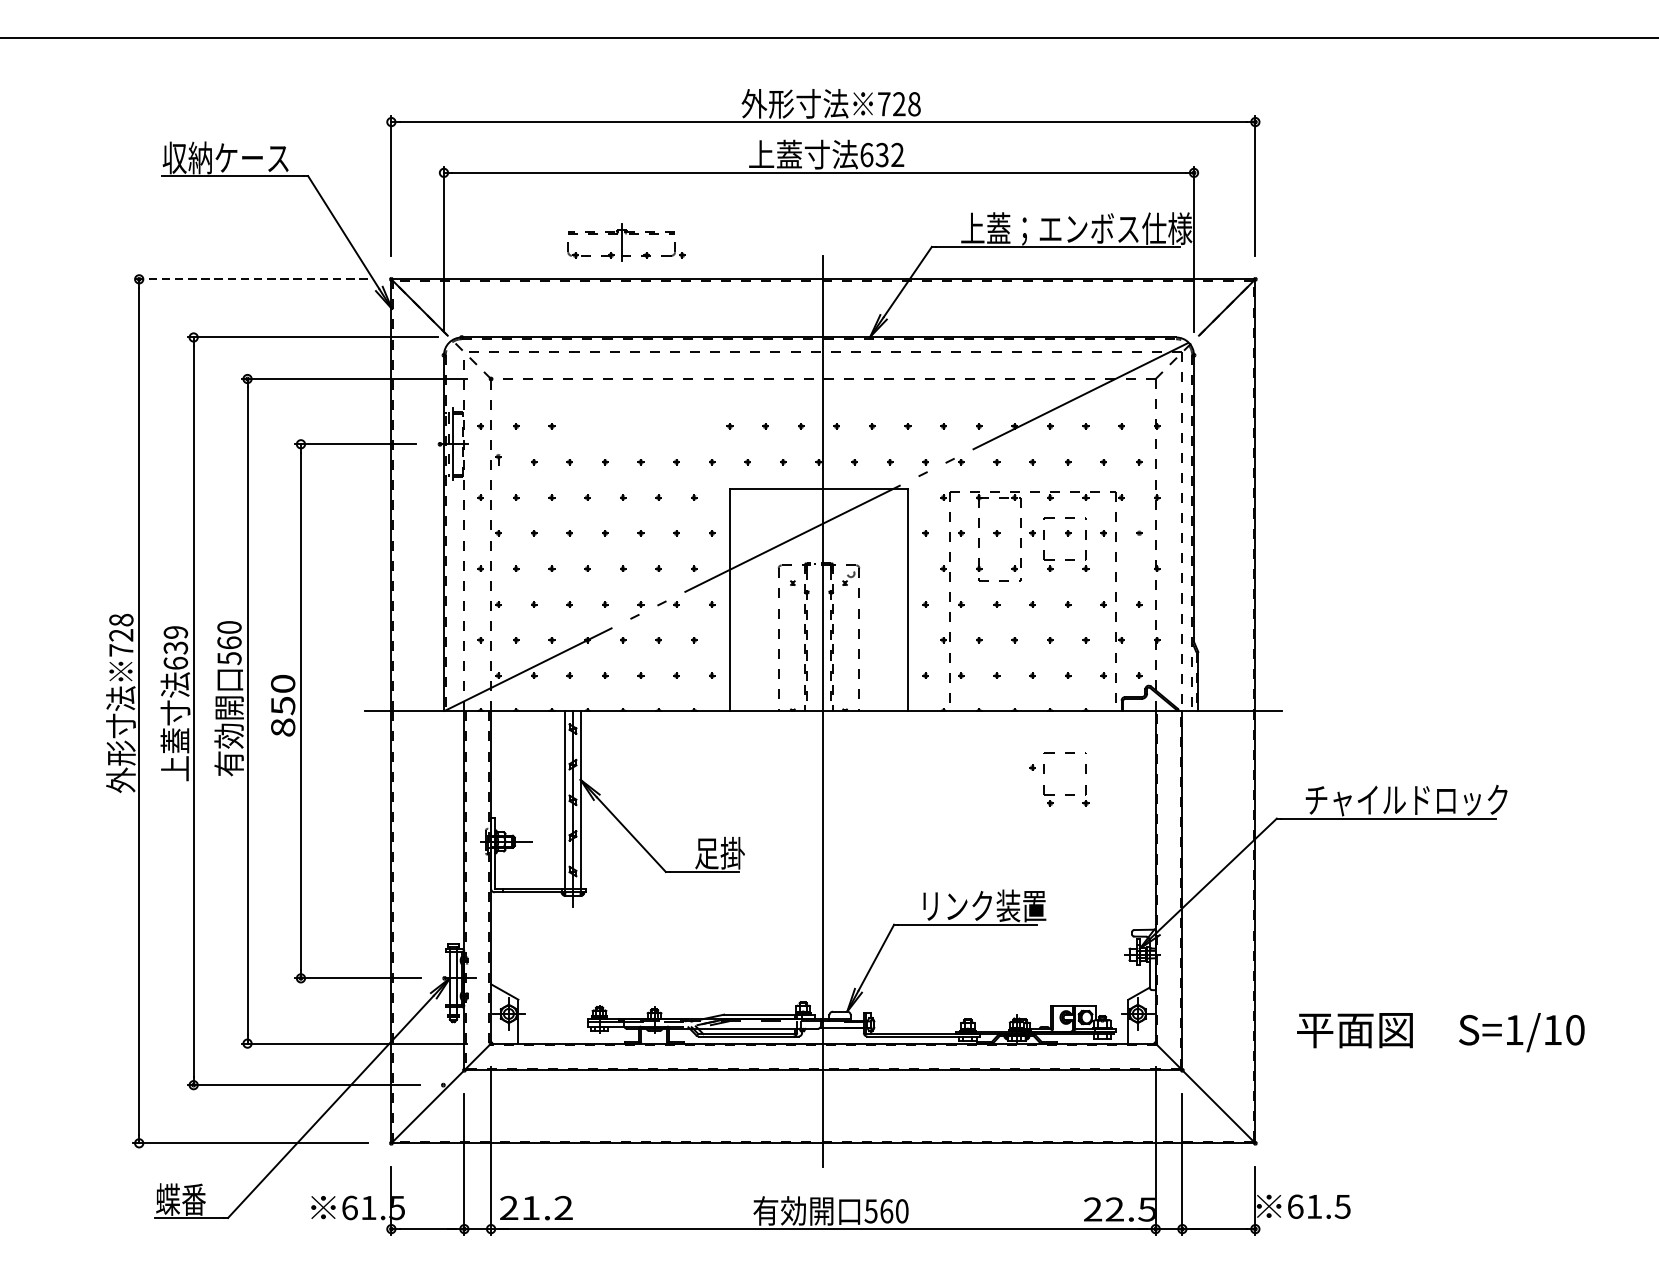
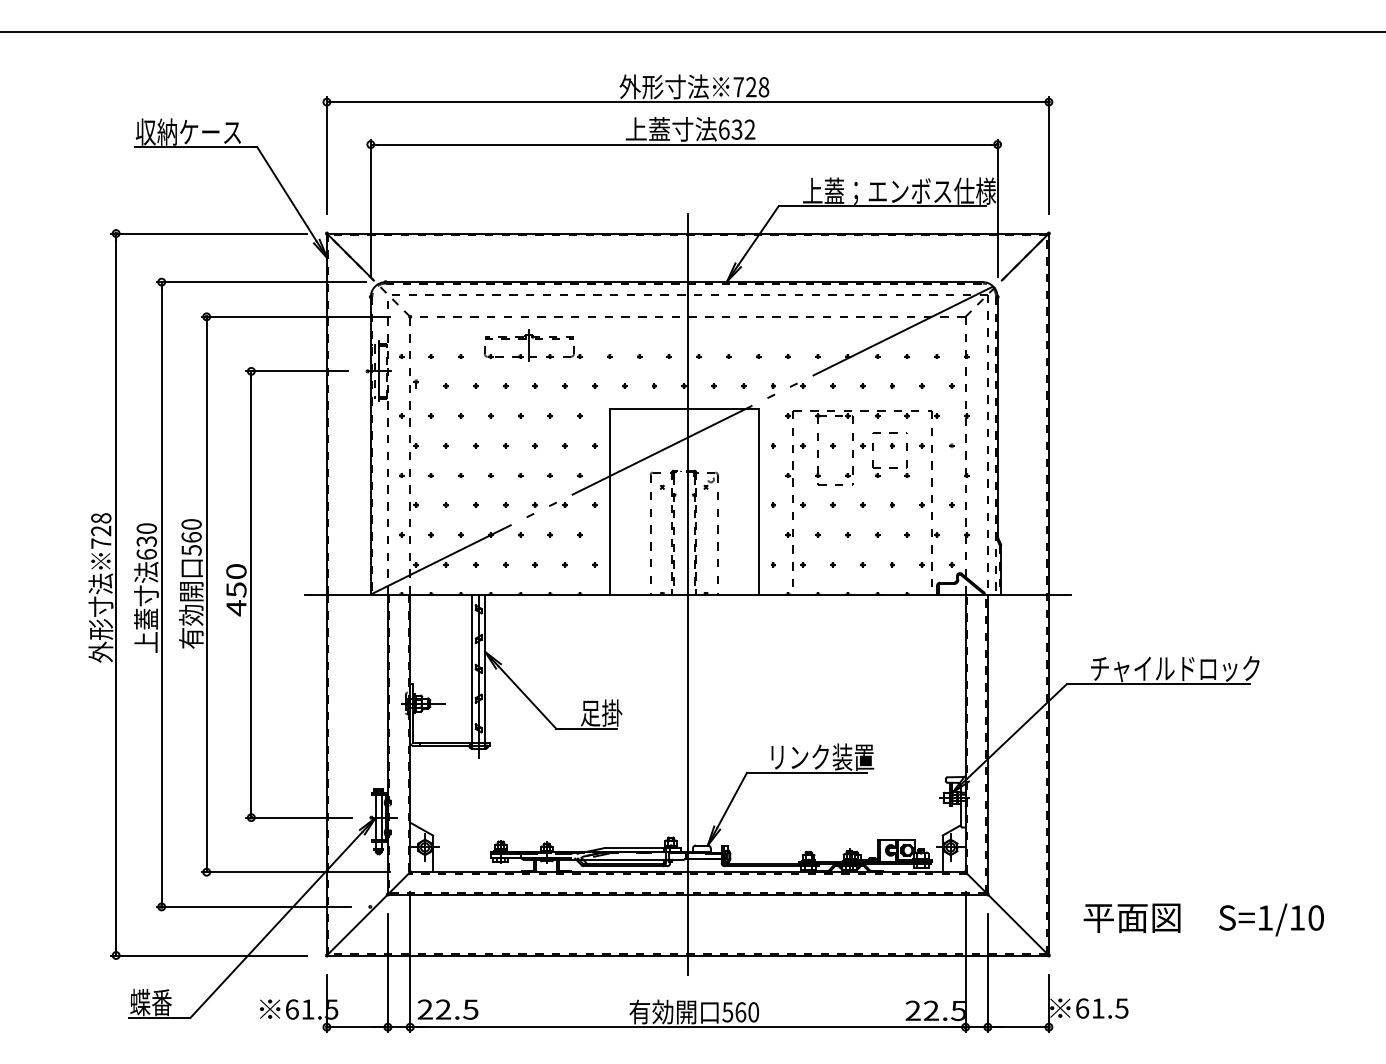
part: (625, 242) -> (532, 345), moved
line: (250, 279) -> (209, 233), dashed -> solid
text: (175, 632) -> (146, 528), 639 -> 630
text: (283, 728) -> (236, 608), 850 -> 450
part: (1045, 773) -> (873, 646), removed
text: (1440, 1032) -> (1203, 919), moved
text: (547, 1207) -> (457, 1009), 21.2 -> 22.5

